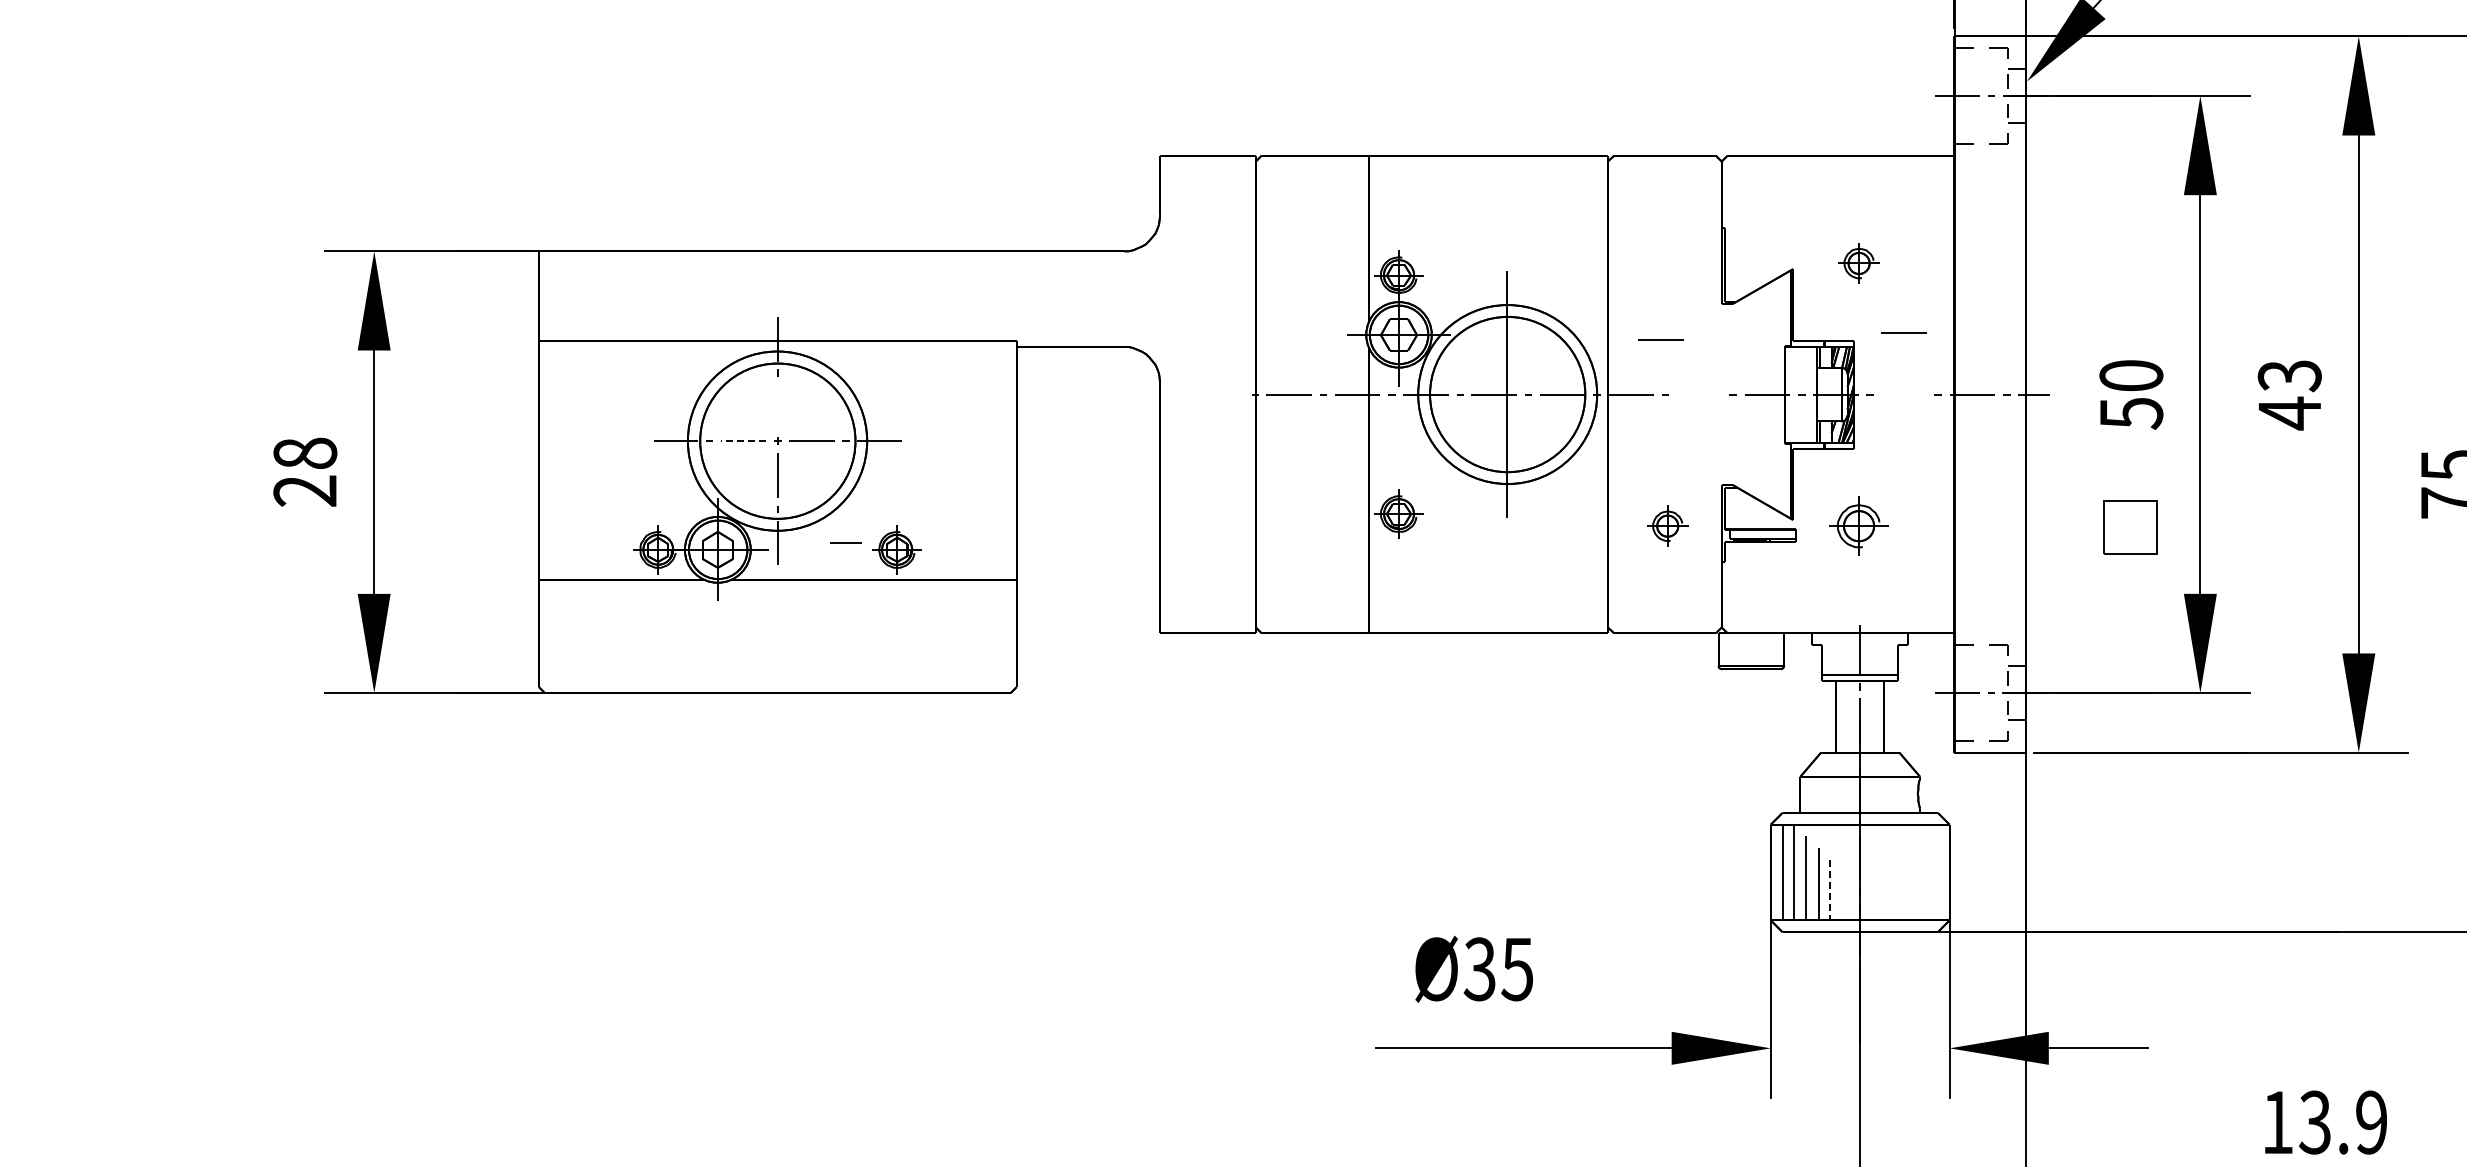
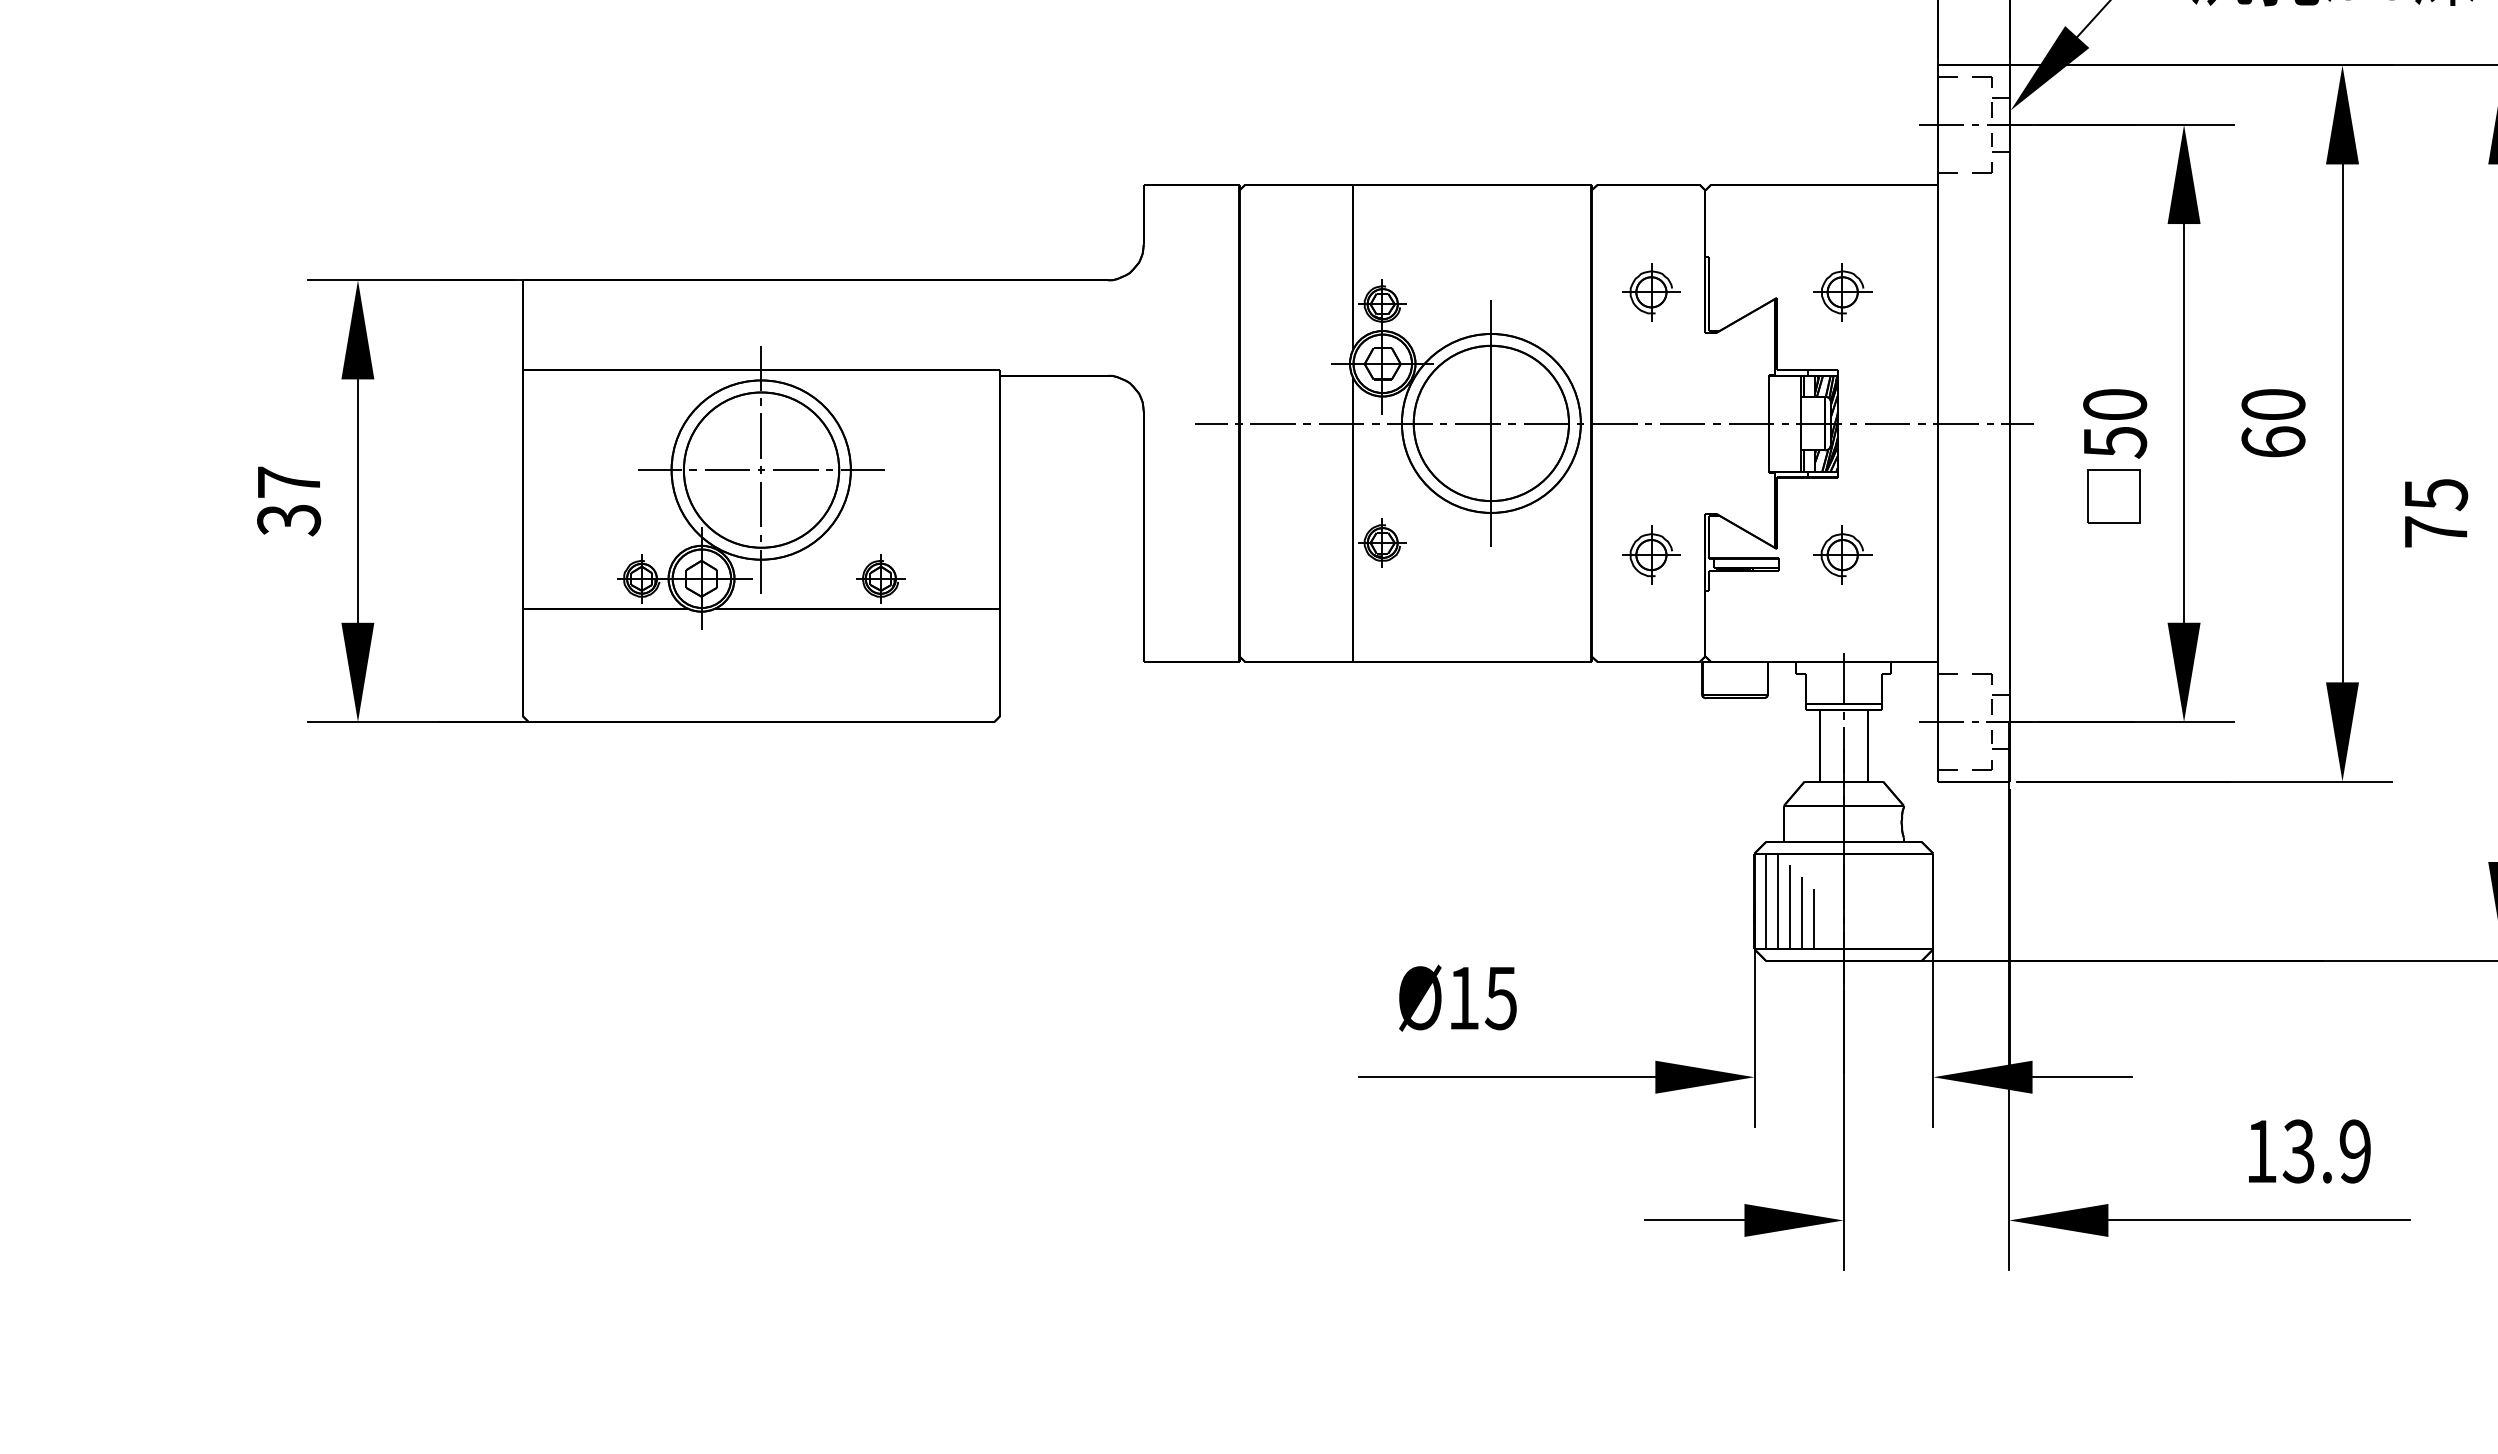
part: (1667, 263) -> (1651, 292), added
part: (1858, 263) -> (1842, 292), size x1.43
line: (1903, 332) -> (1887, 423), moved
line: (1660, 339) -> (1682, 423), moved
text: (2289, 395) -> (2273, 424), 43 -> 60
line: (776, 406) -> (760, 435), added
line: (743, 441) -> (727, 470), dashed -> solid
text: (305, 472) -> (289, 501), 28 -> 37
part: (1667, 525) -> (1651, 554), size x1.43
part: (2129, 527) -> (2113, 496), moved
line: (845, 542) -> (1211, 423), moved
line: (1830, 890) -> (1814, 919), dashed -> solid
text: (1478, 969) -> (1462, 998), Ø35 -> Ø15

